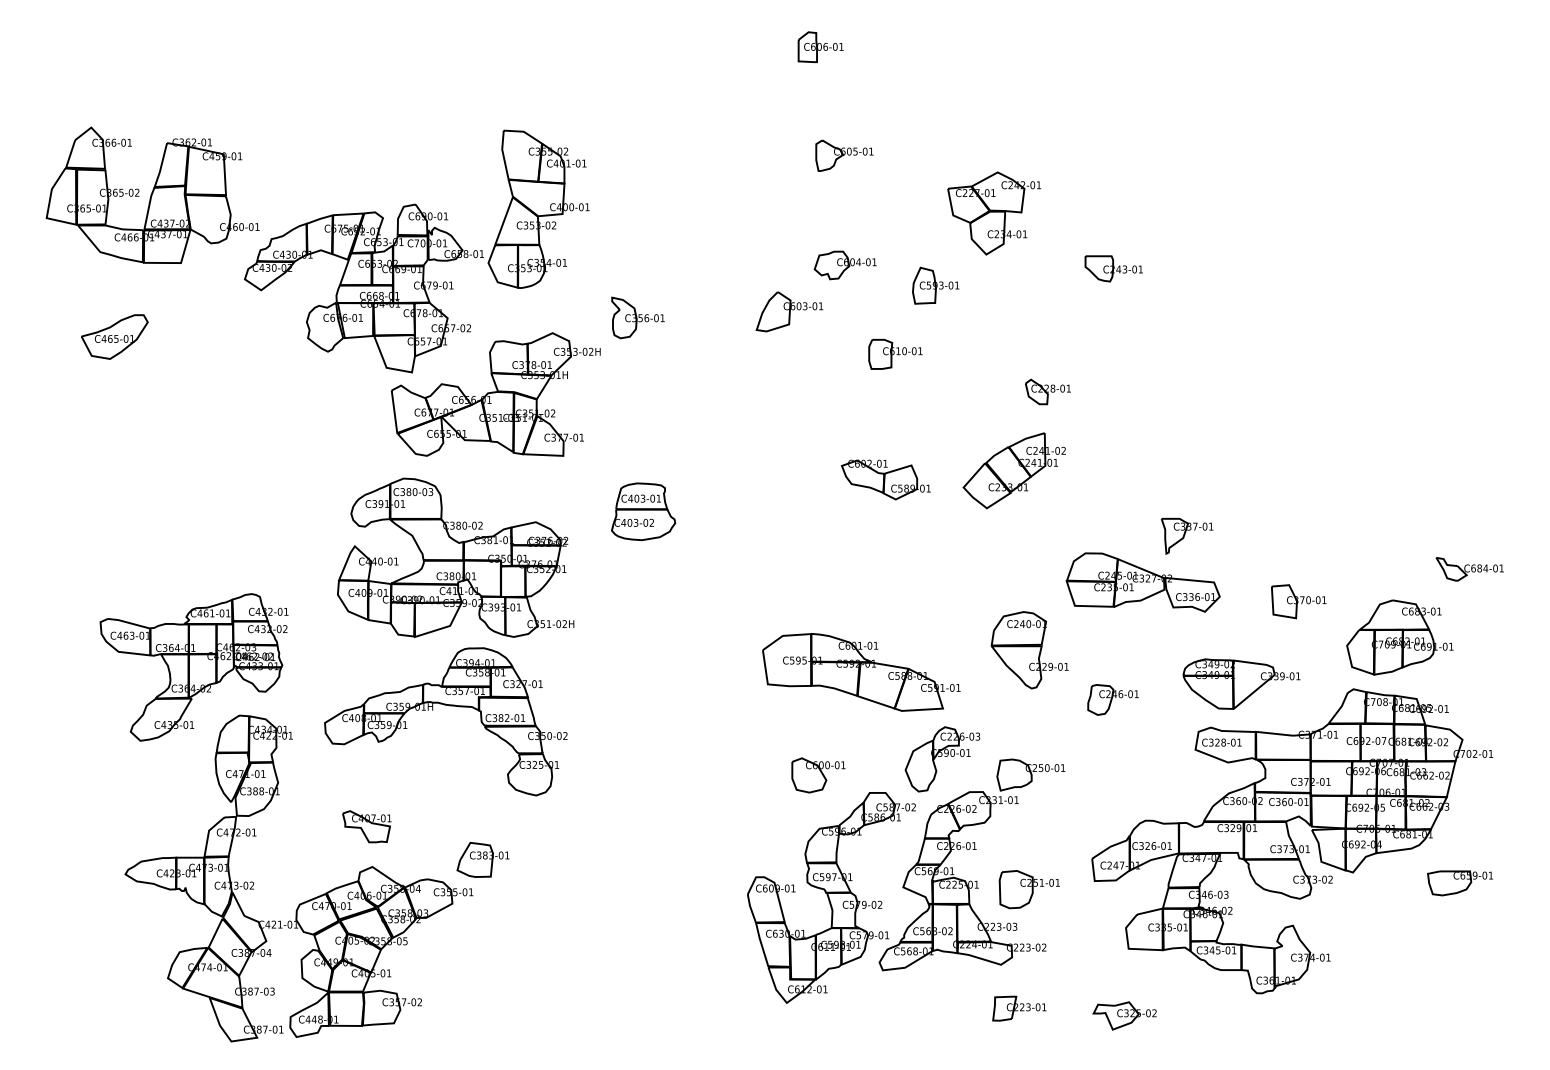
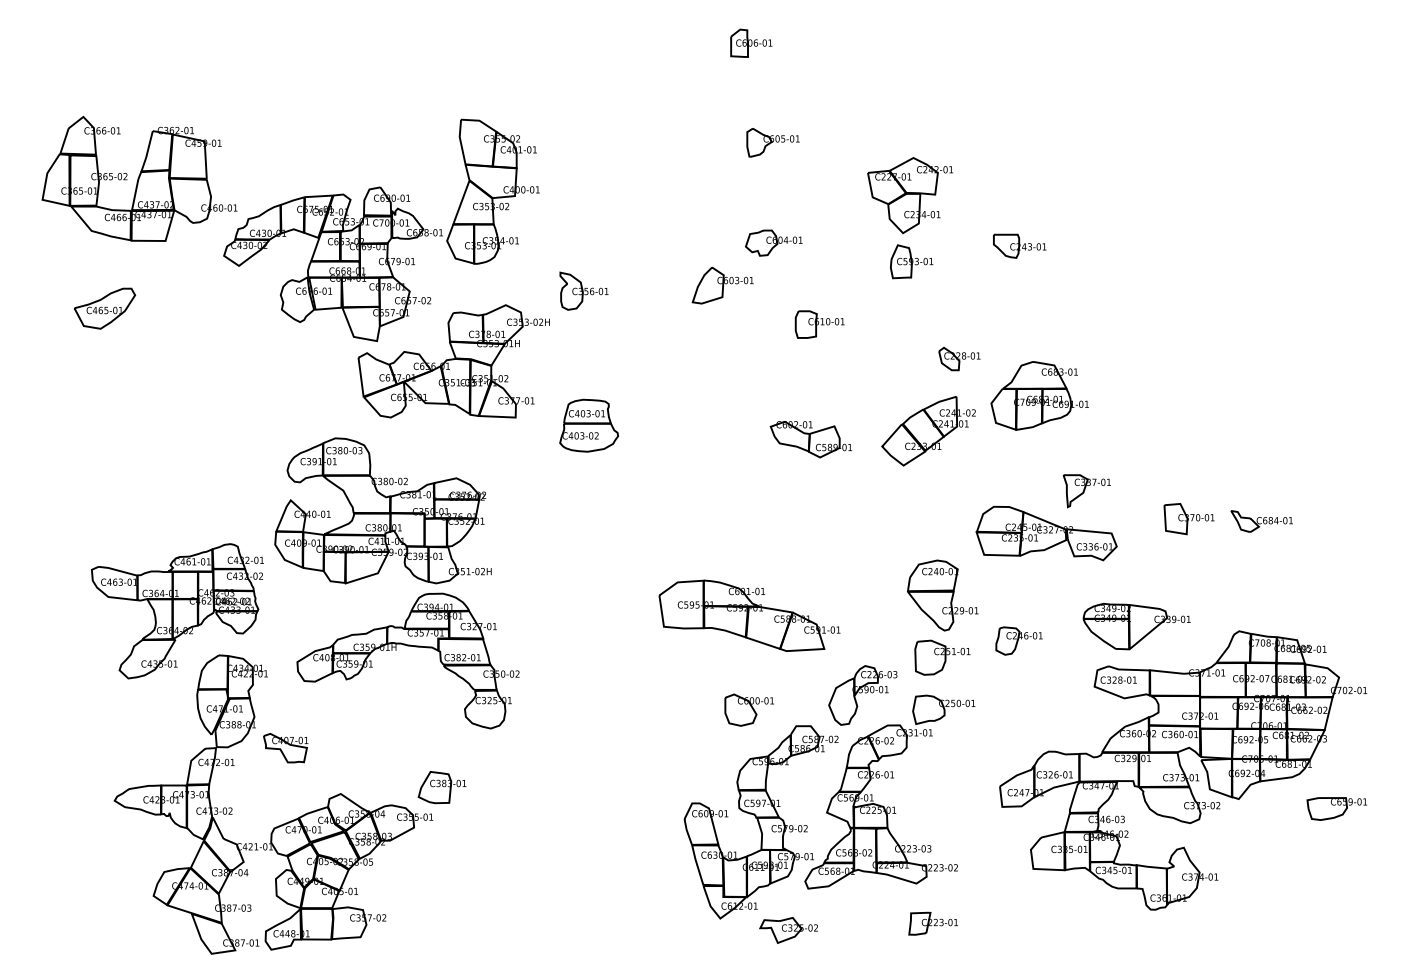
part: (935, 285) -> (911, 261), moved
part: (642, 511) -> (588, 425), moved
part: (455, 557) -> (382, 510), moved
part: (1469, 569) -> (1261, 521), moved
part: (1298, 602) -> (1188, 519), moved
part: (1399, 637) -> (1039, 395), moved
part: (861, 672) -> (749, 615), moved
part: (366, 827) -> (285, 748), moved
part: (1029, 889) -> (942, 657), moved
part: (1124, 1016) -> (788, 930), moved

